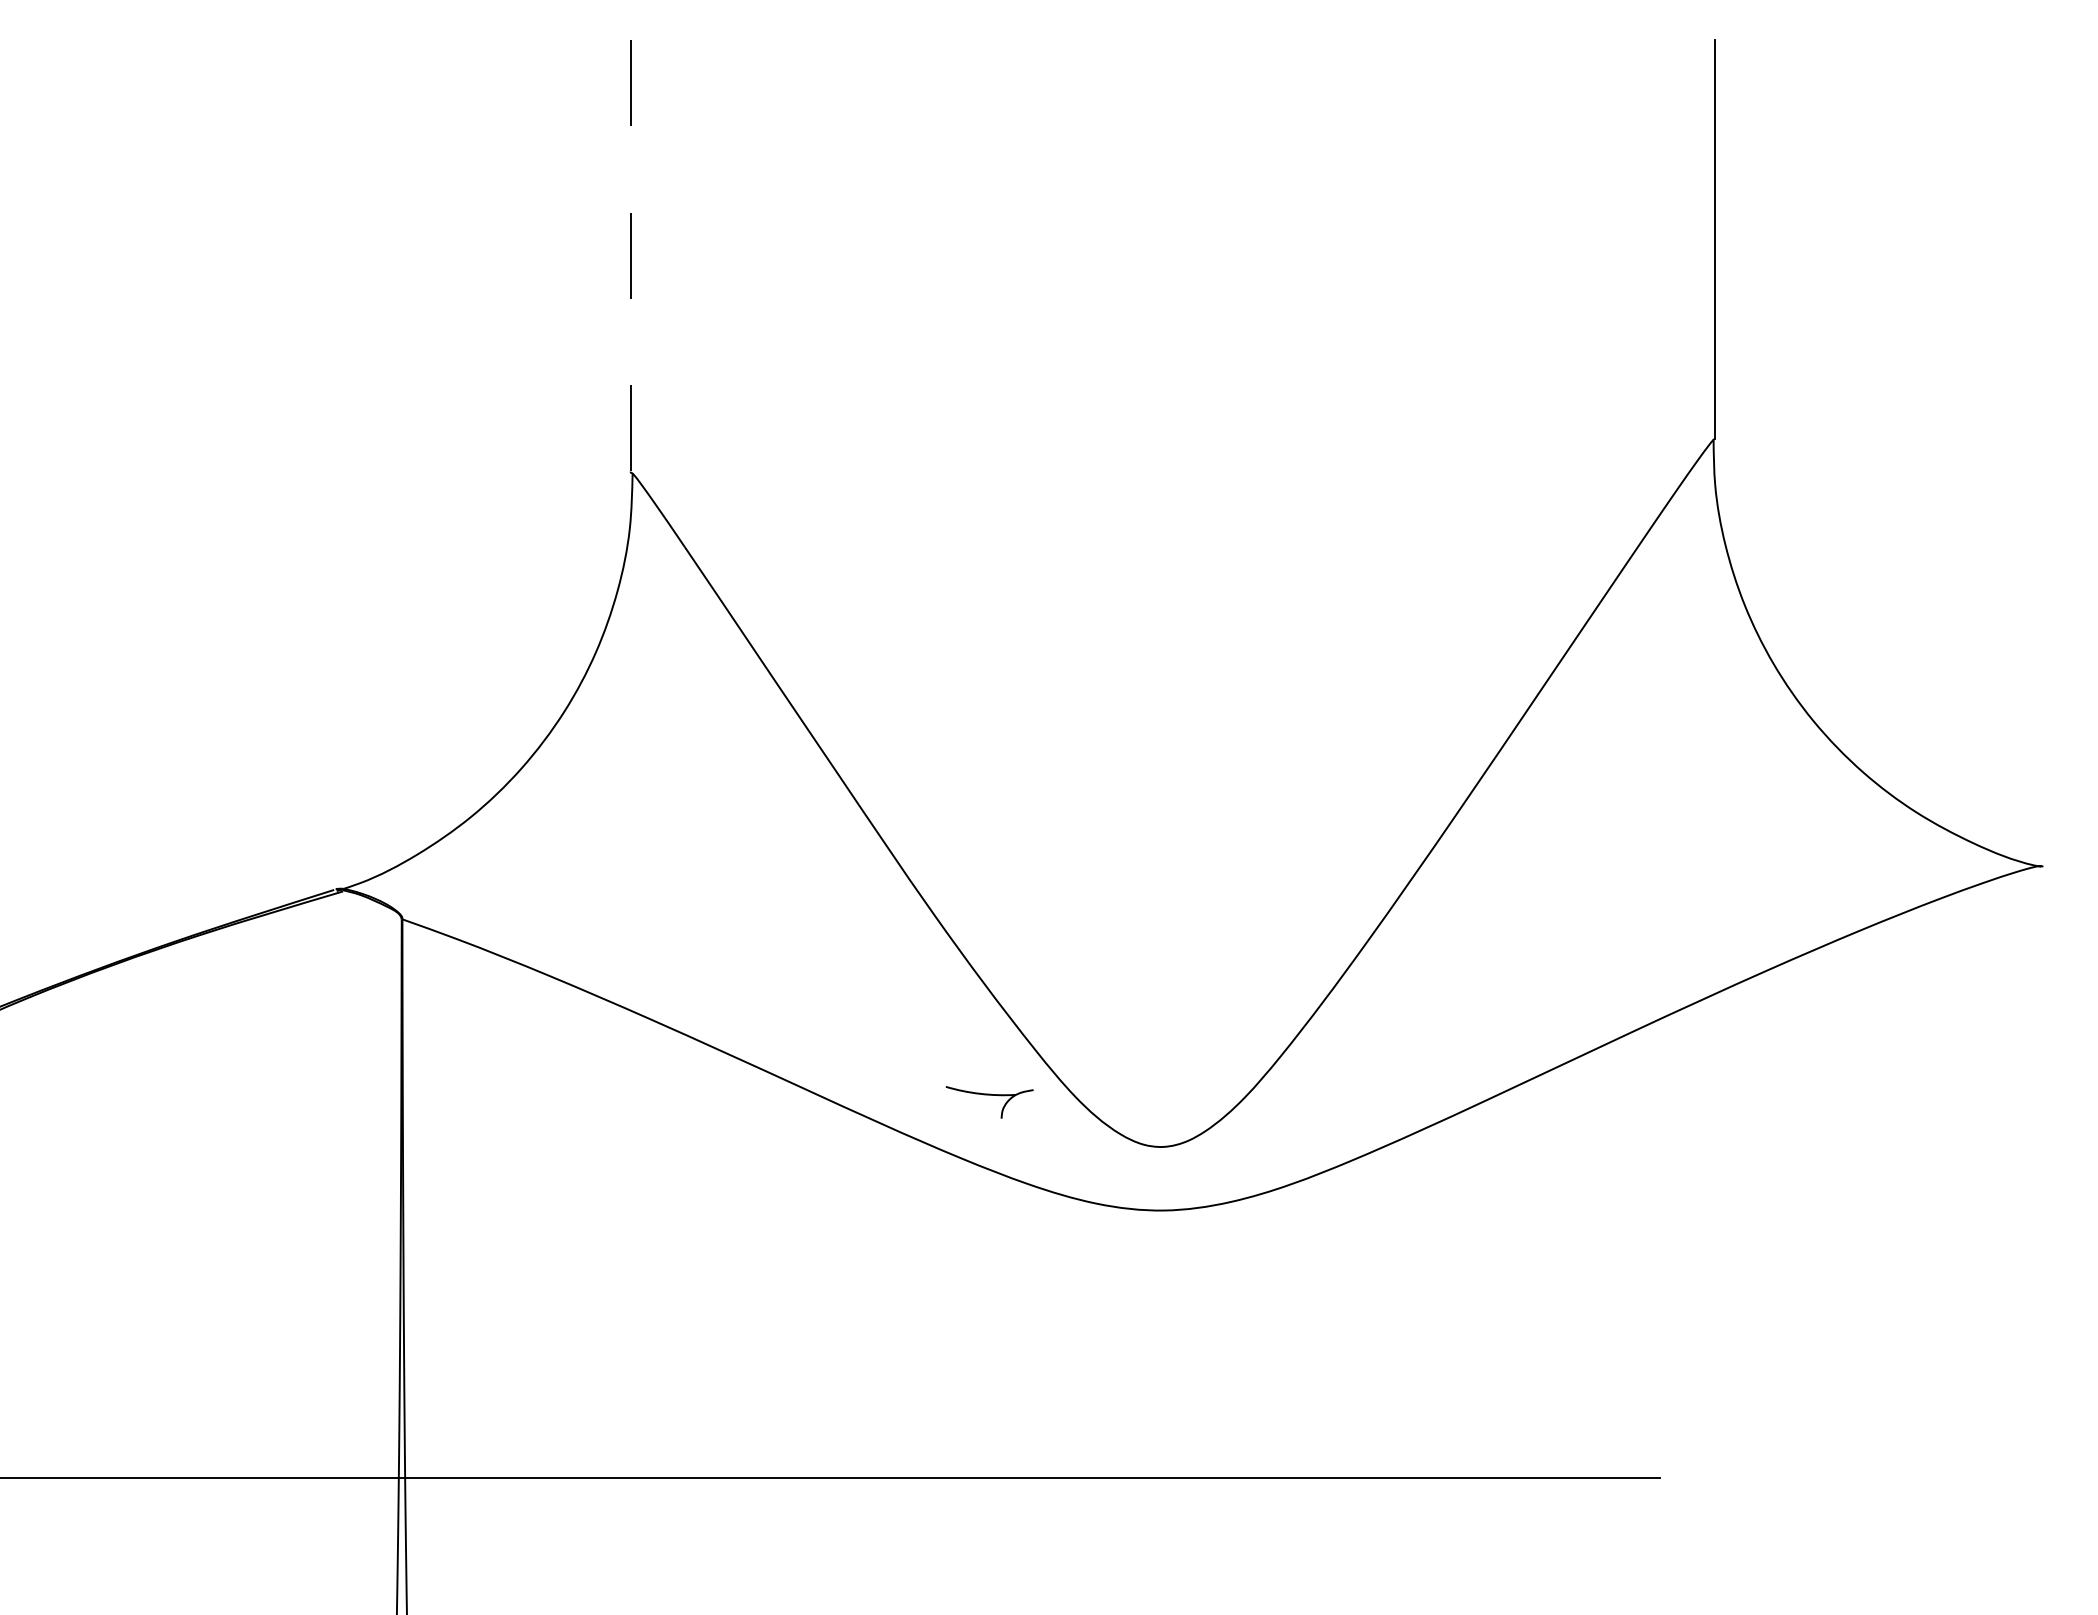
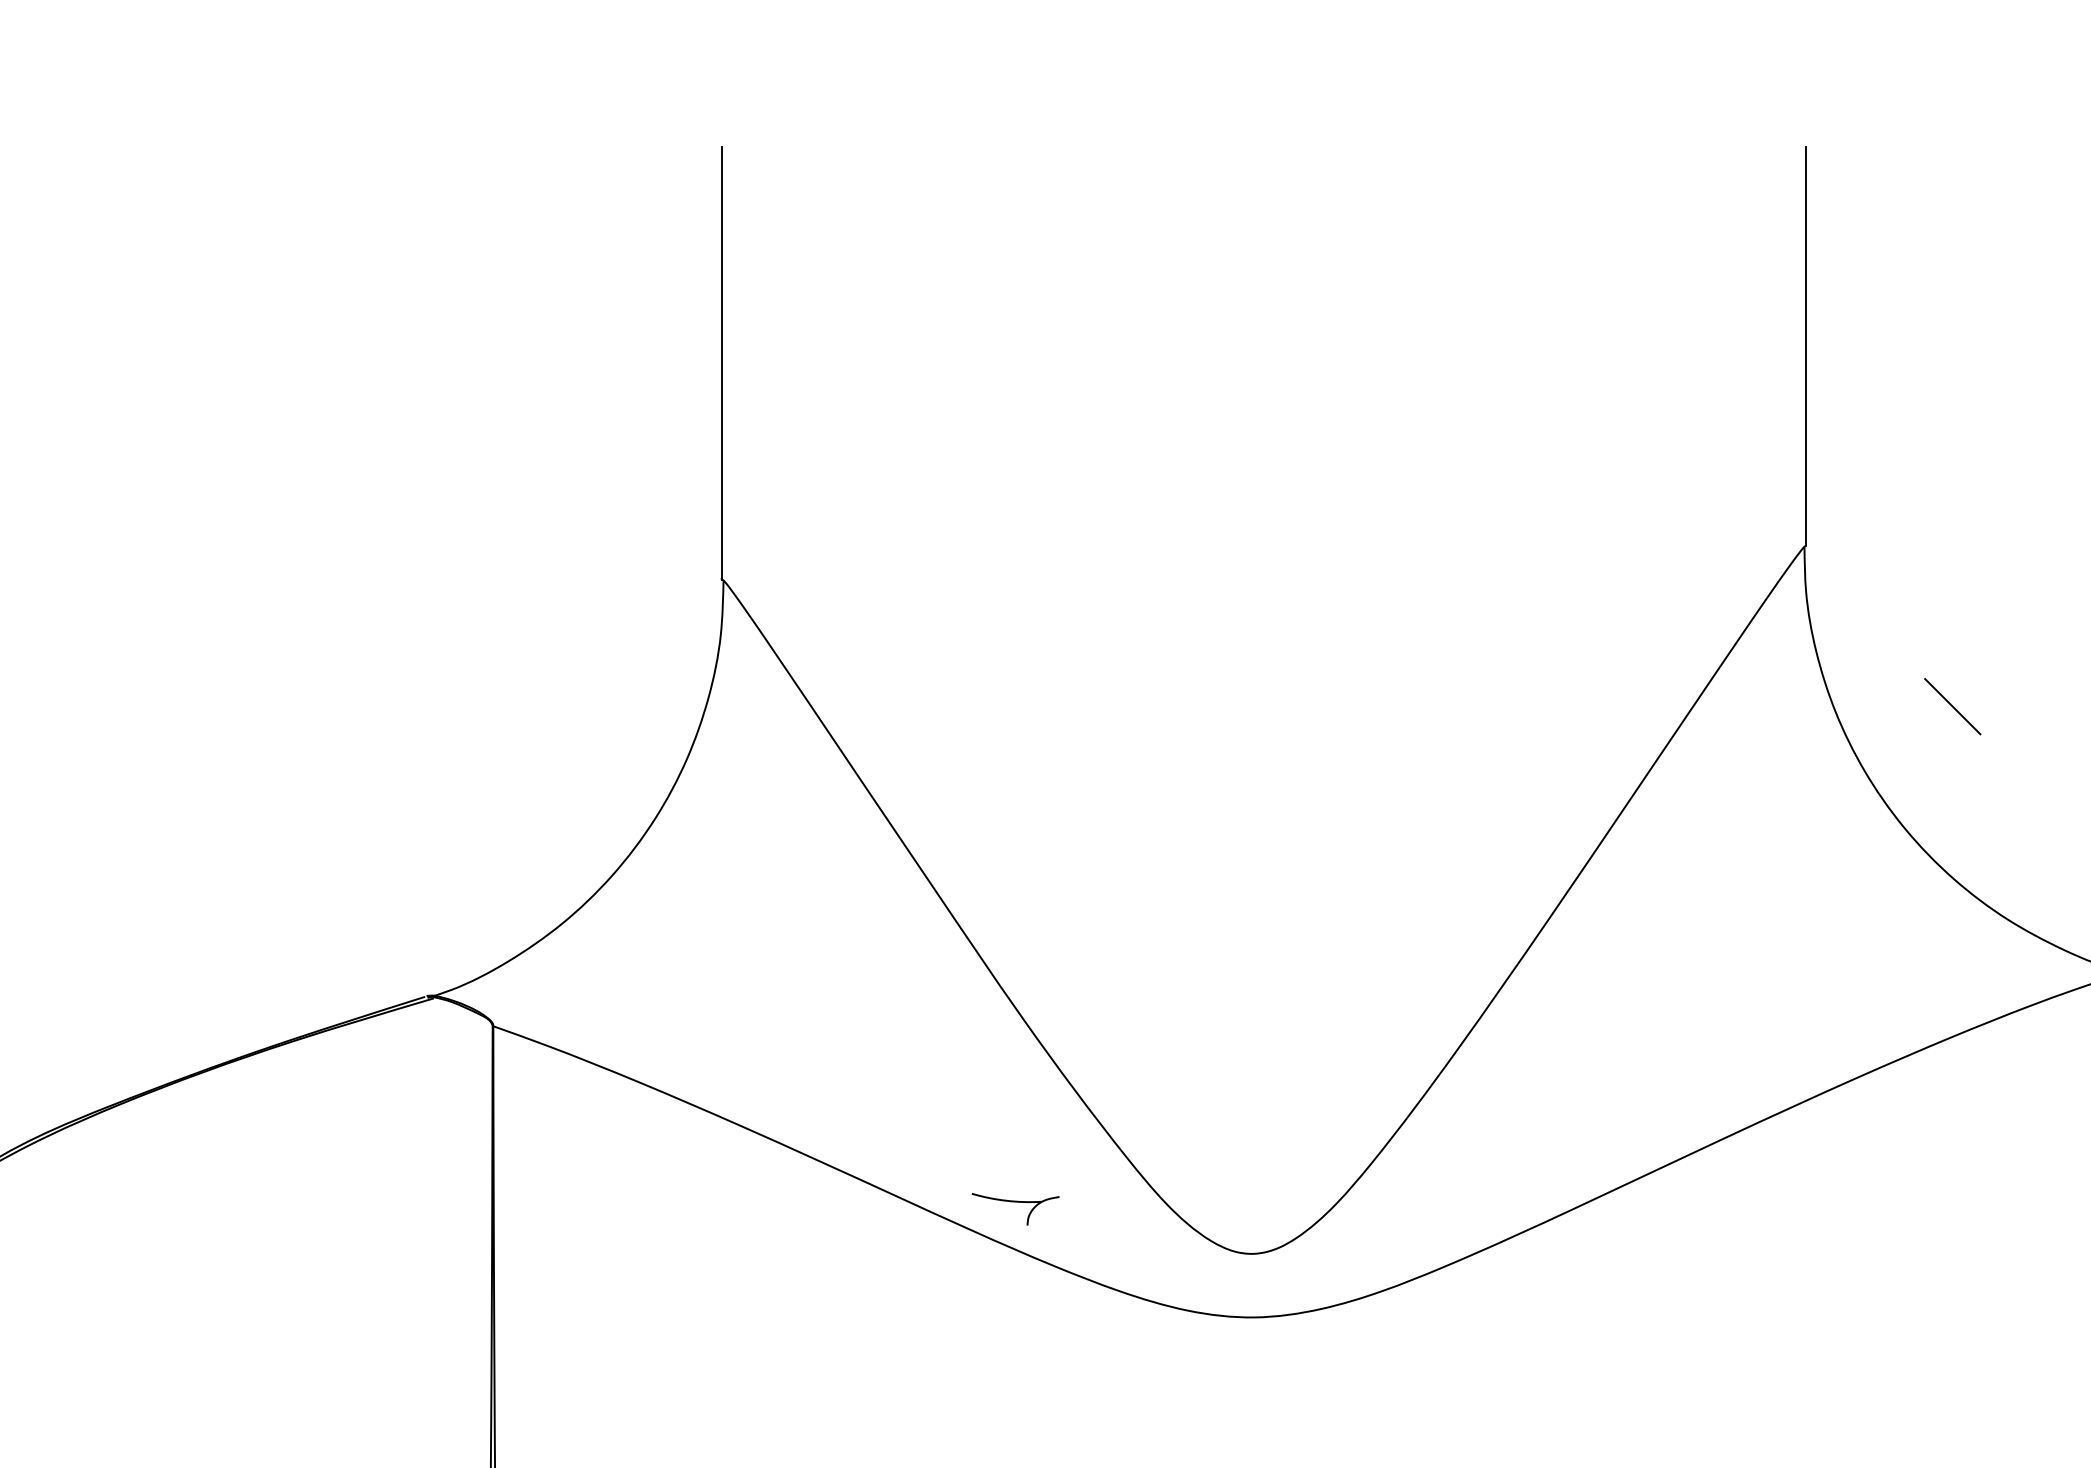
line: (630, 256) -> (721, 363), dashed -> solid
line: (1861, 599) -> (1952, 706), added
part: (989, 1095) -> (1015, 1202), moved

